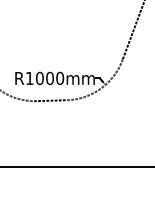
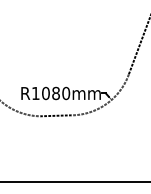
text: (49, 78) -> (55, 93), R1000mm -> R1080mm

